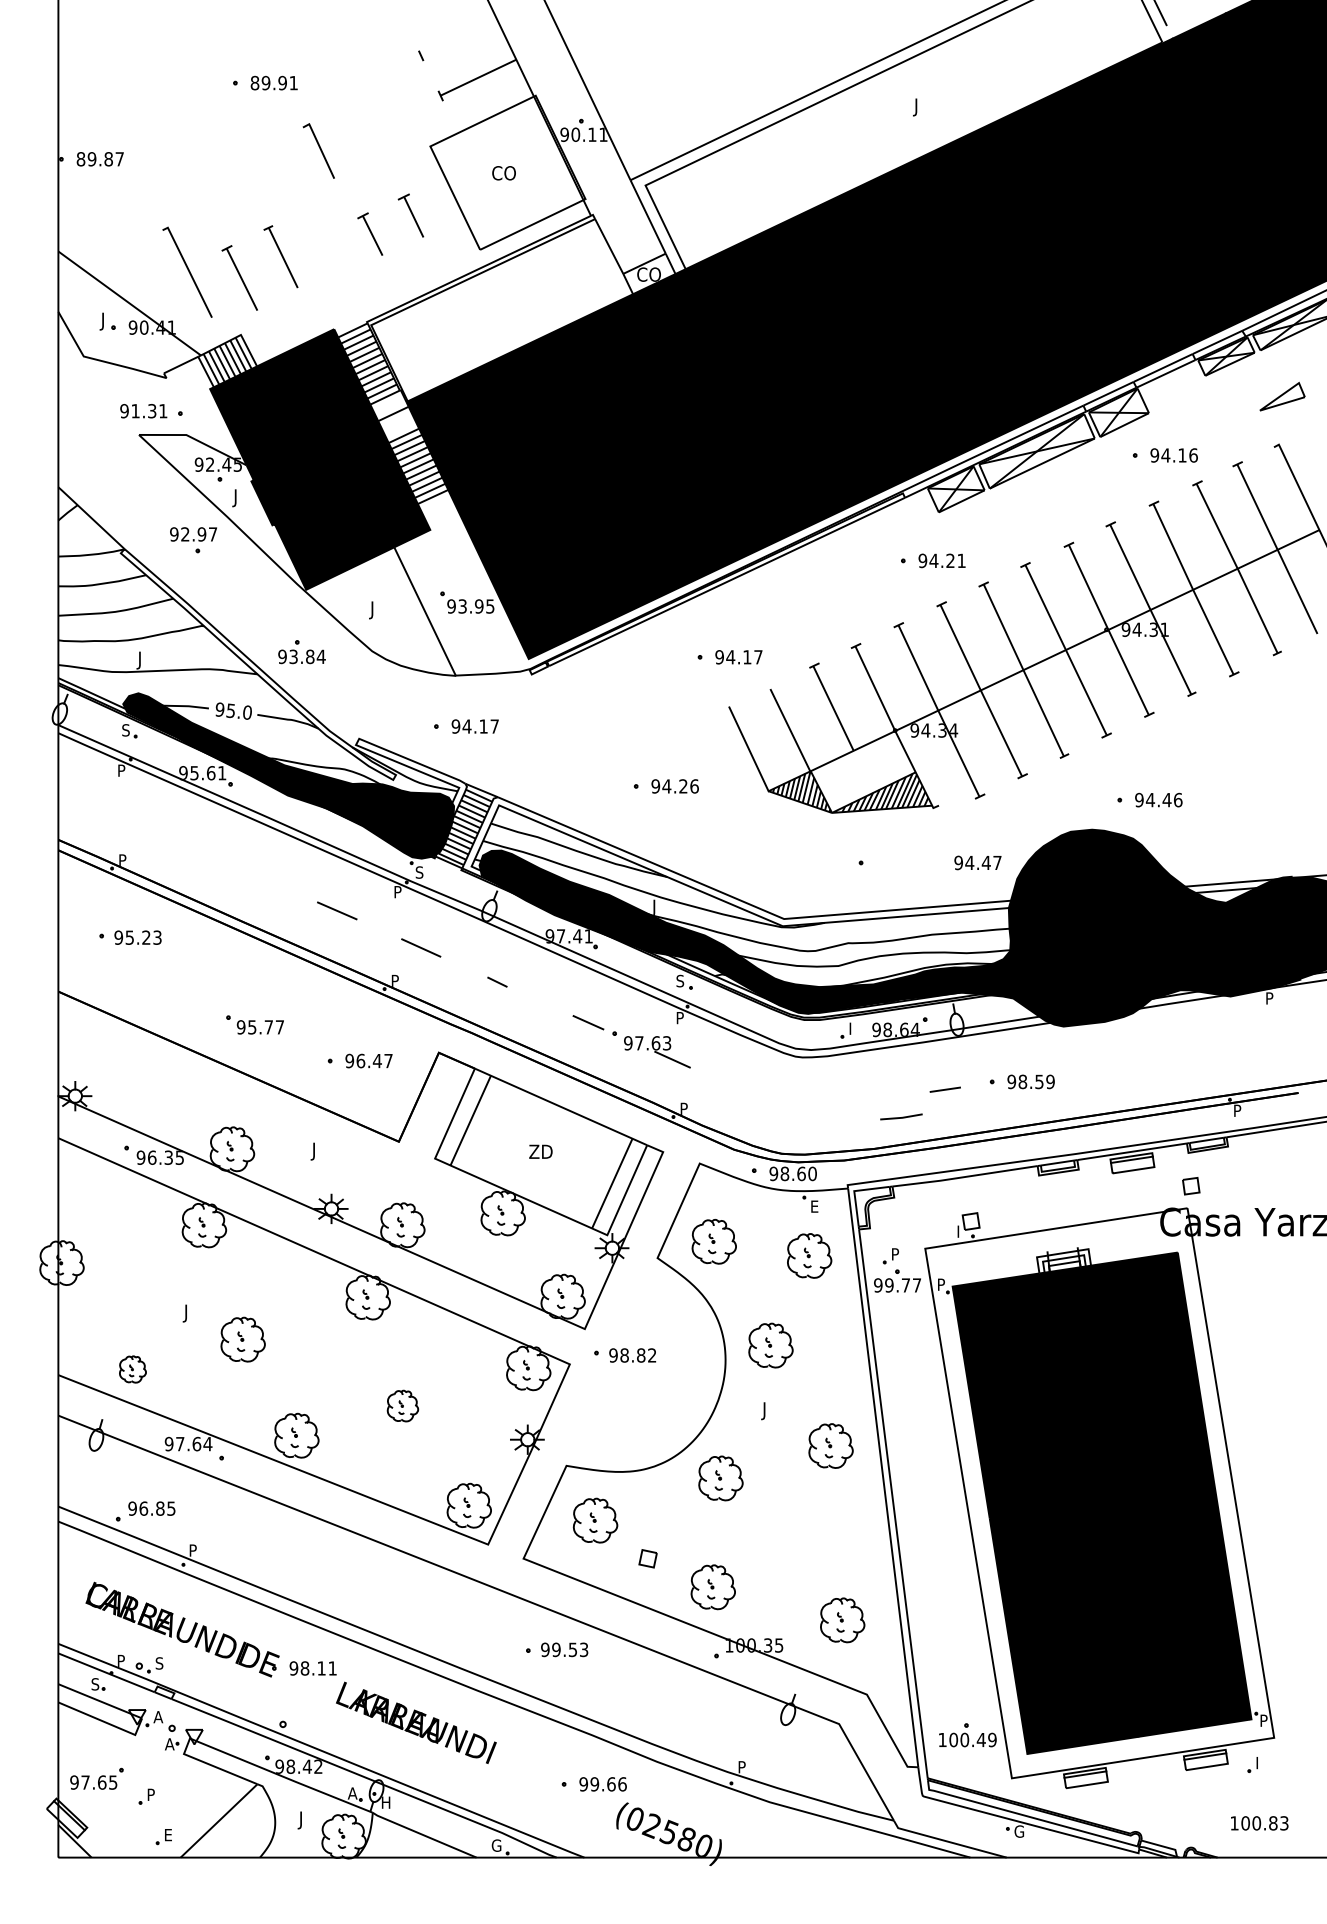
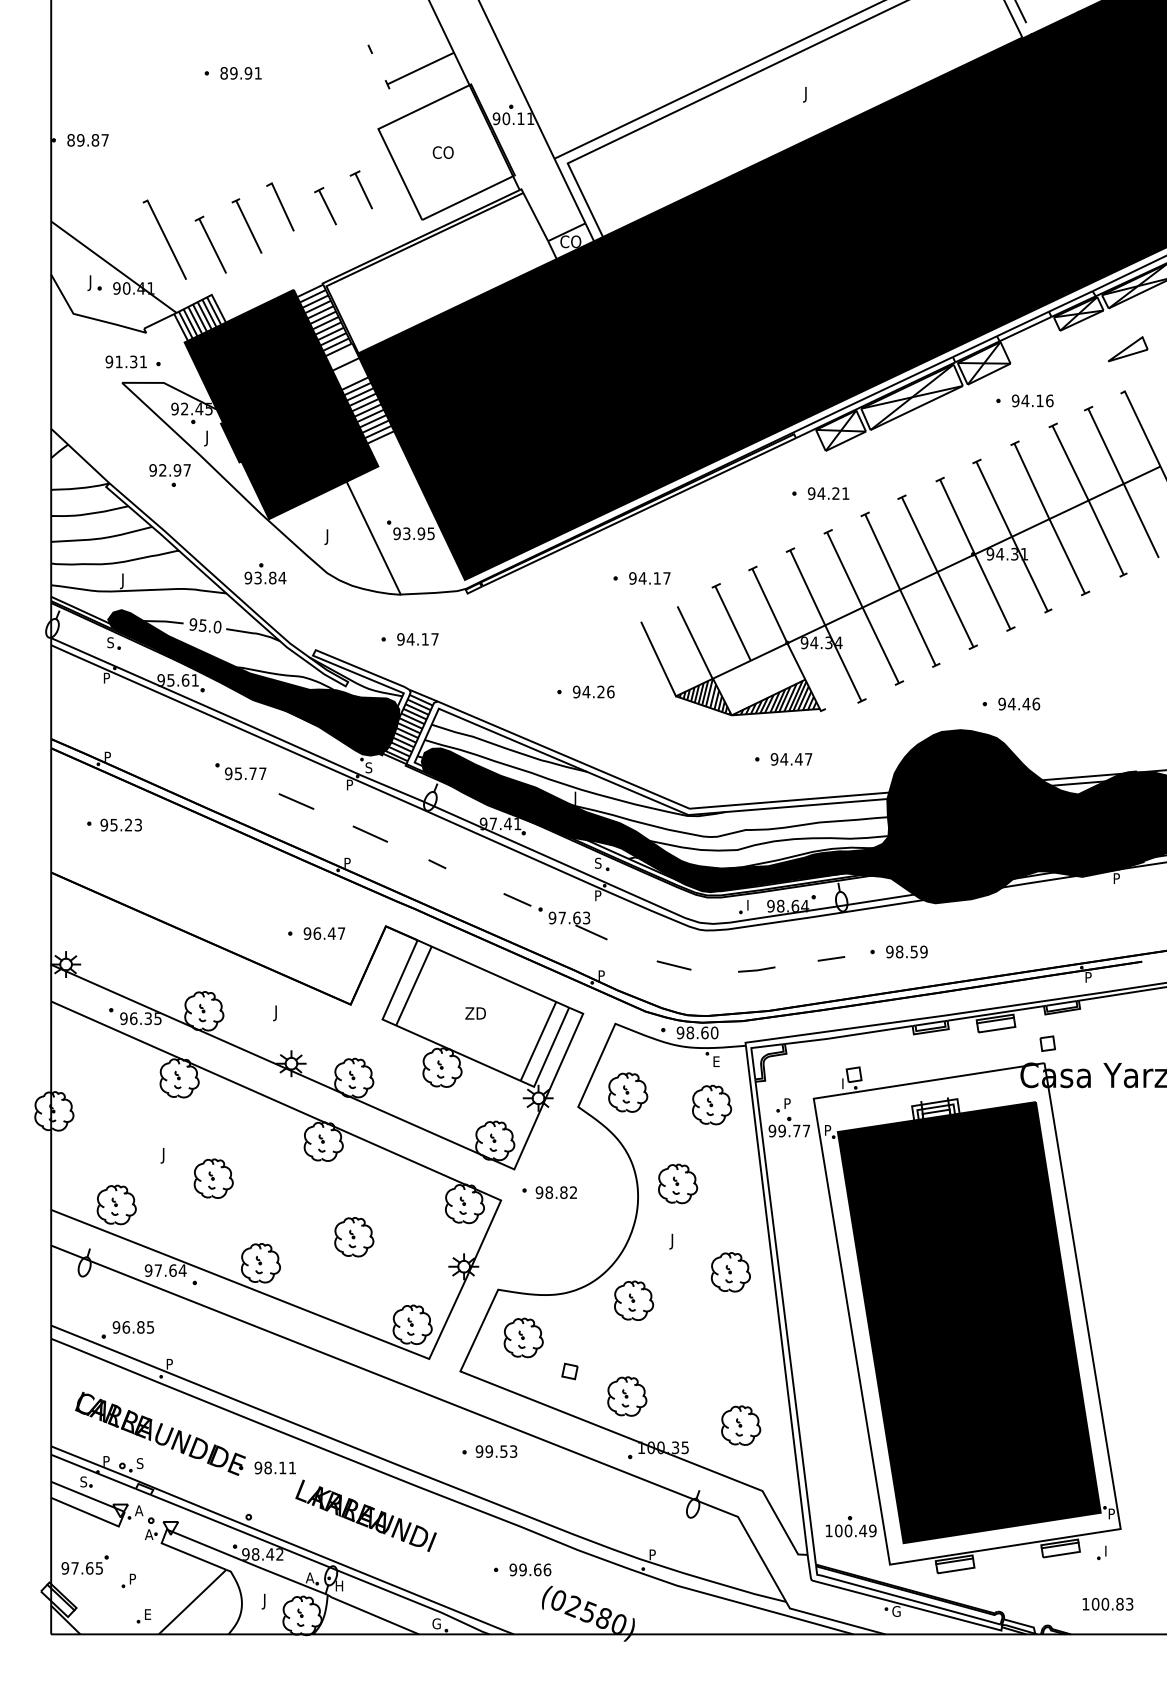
line: (319, 149) -> (280, 205), moved
text: (977, 862) -> (791, 758), moved
part: (254, 1024) -> (240, 771), moved
line: (766, 1096) -> (674, 964), added
line: (902, 1116) -> (757, 969), moved
part: (132, 1369) -> (116, 1204), size x1.67
part: (402, 1405) -> (353, 1236), size x1.43

